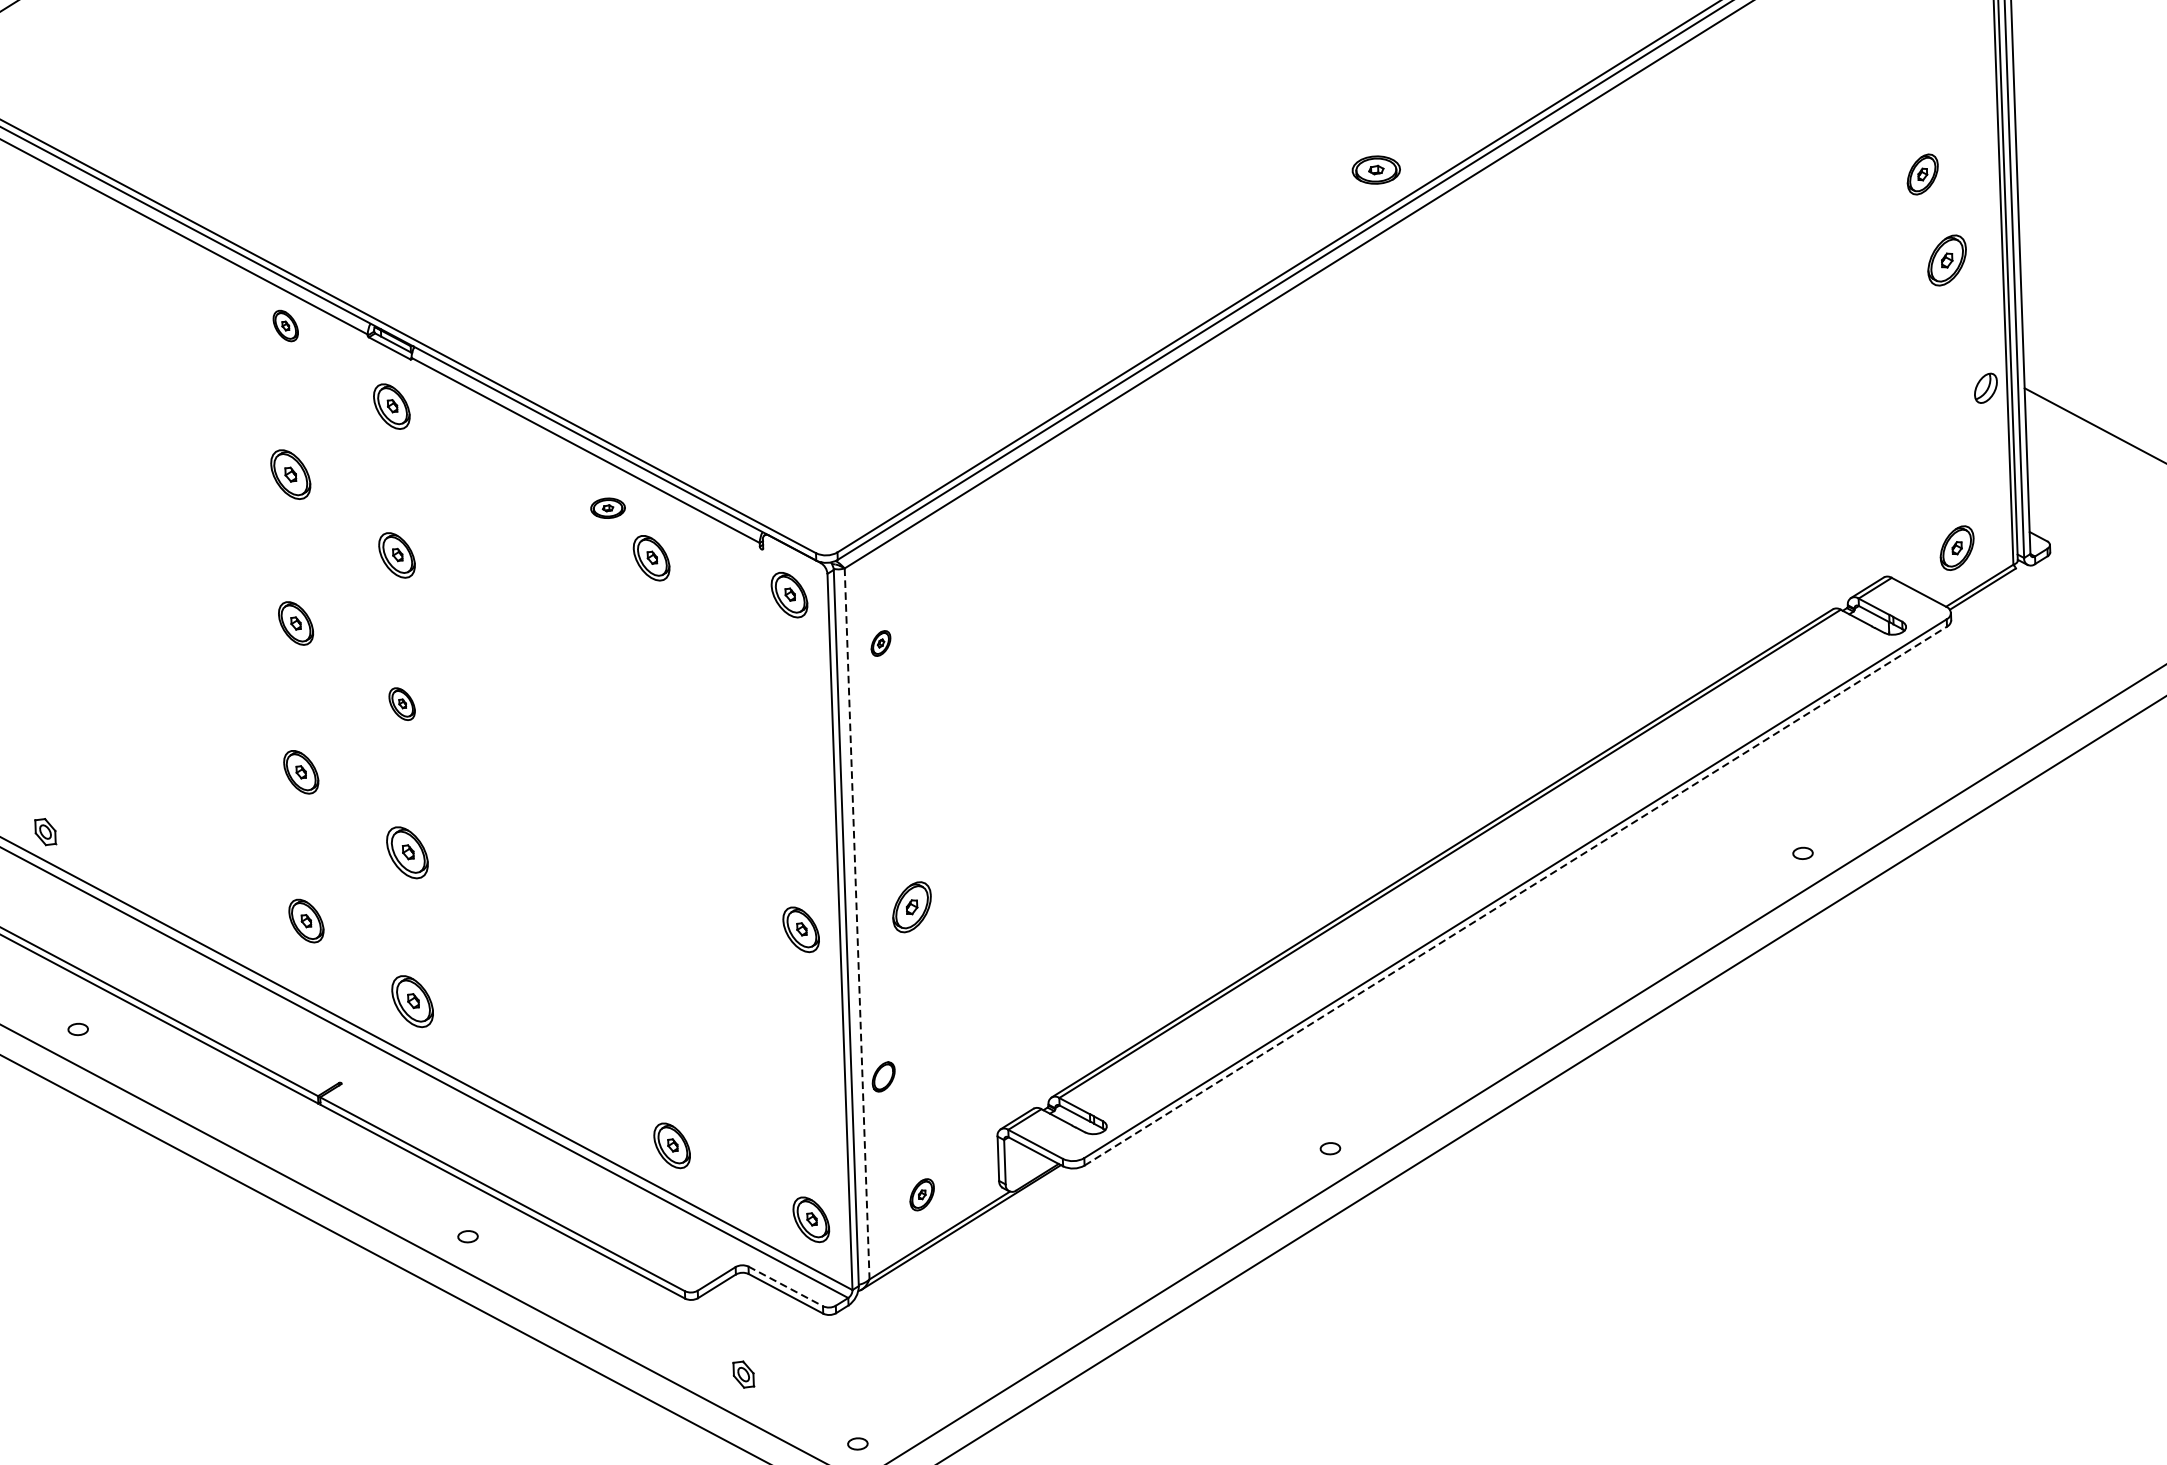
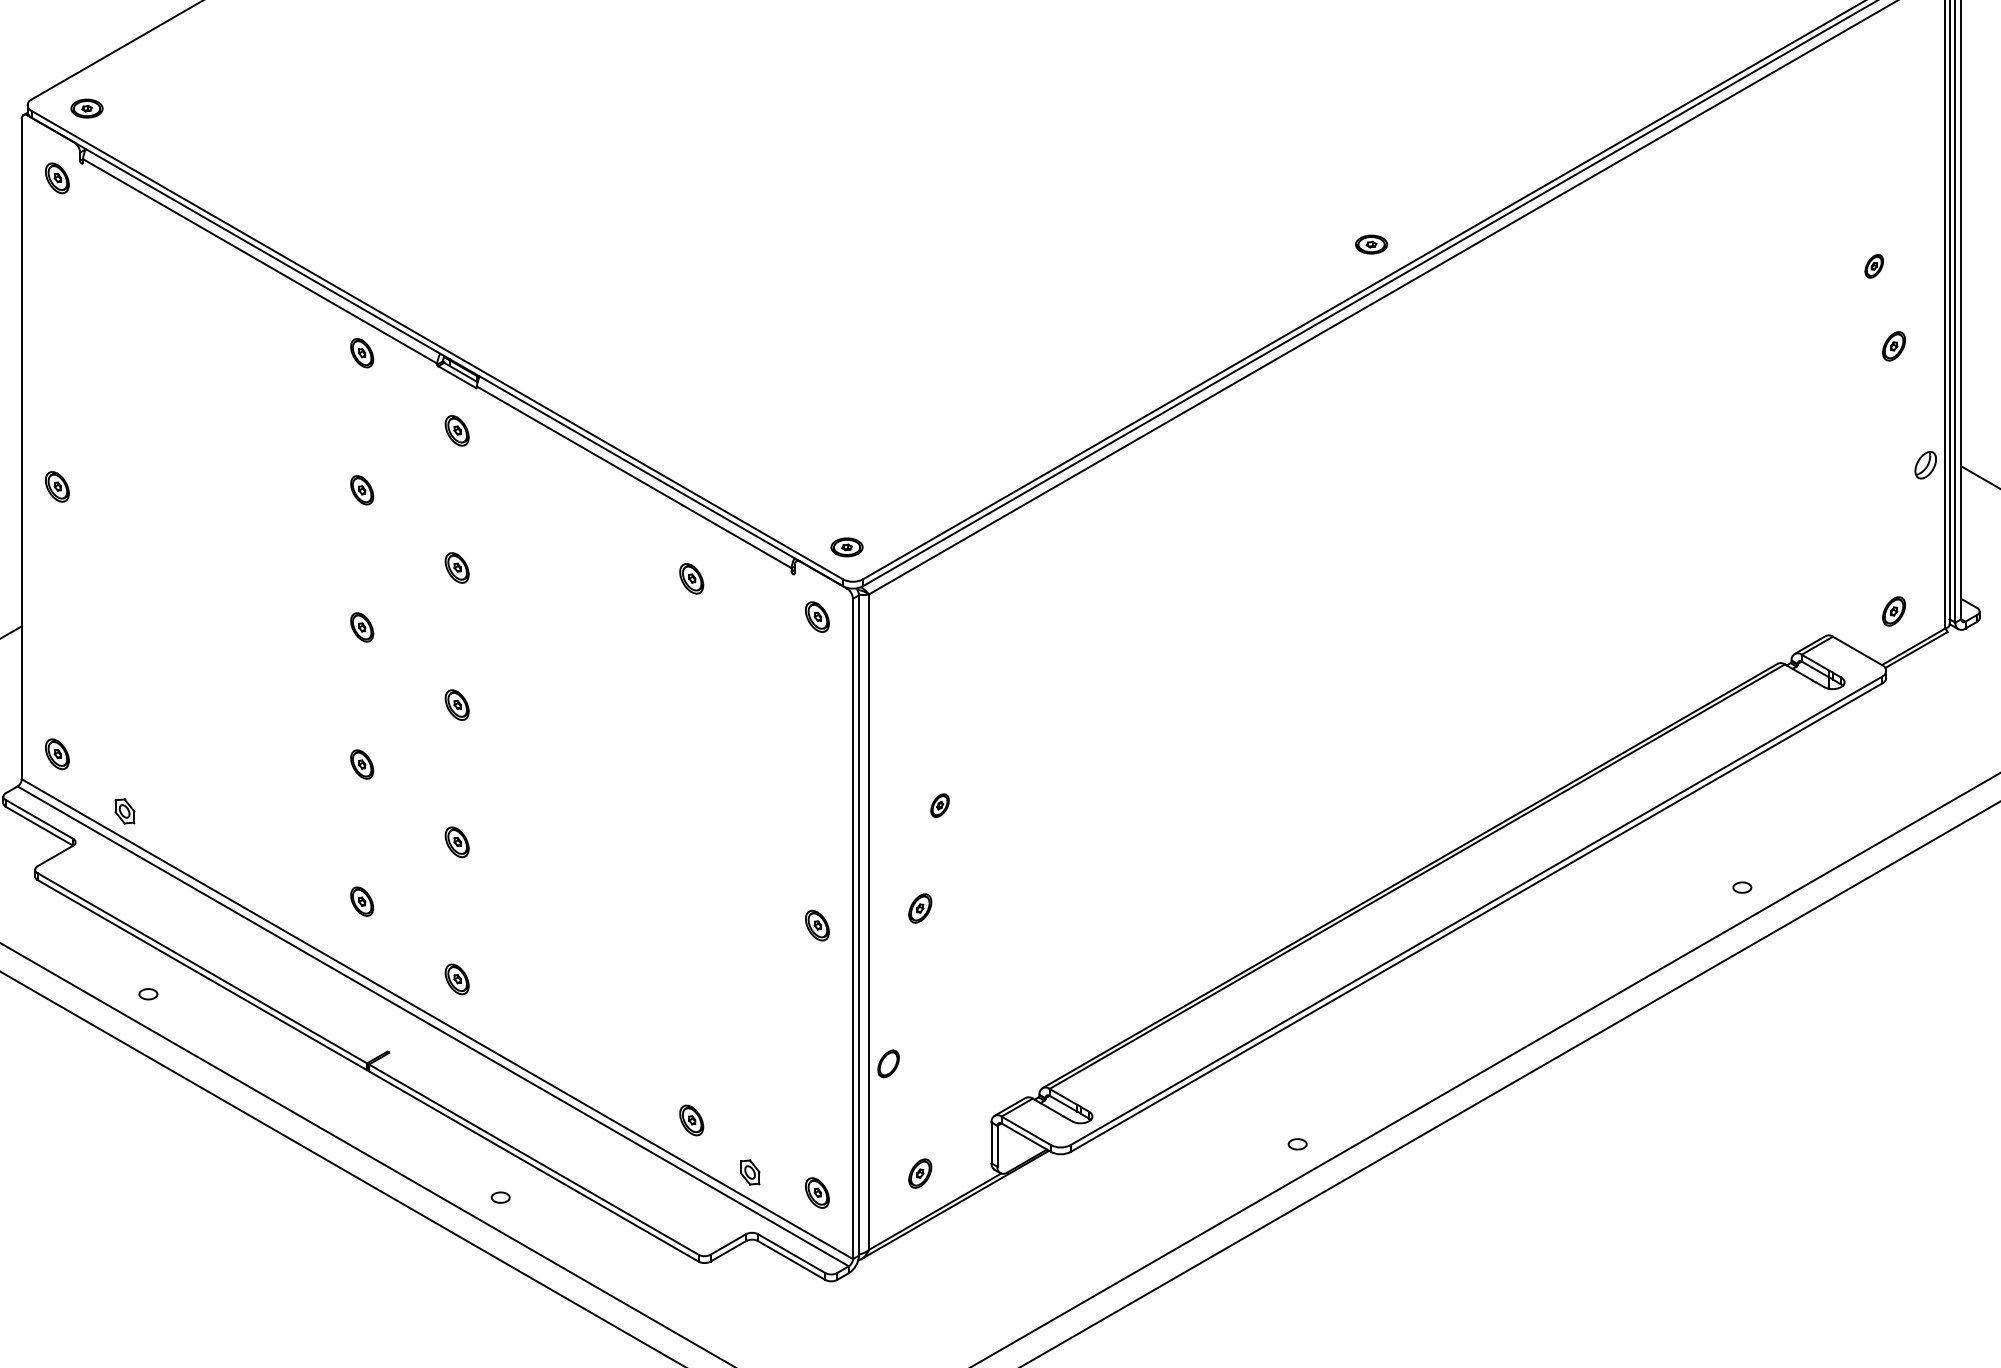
part: (1376, 169) -> (1371, 244), size x0.71
part: (1921, 174) -> (1873, 266), size x0.62
part: (1946, 260) -> (1893, 346), size x0.62
part: (391, 406) -> (456, 430), size x0.71
part: (291, 474) -> (362, 490), size x0.62
part: (607, 508) -> (846, 547), moved
part: (1956, 548) -> (1893, 611), size x0.71
part: (396, 554) -> (456, 567), size x0.71
part: (651, 557) -> (691, 578), size x0.71
part: (789, 594) -> (817, 616), size x0.71
part: (296, 623) -> (362, 627), size x0.71
part: (880, 643) -> (939, 805), moved
part: (301, 772) -> (362, 764), size x0.71
part: (406, 853) -> (456, 842), size x0.62
line: (1515, 895) -> (1476, 917), dashed -> solid
part: (912, 907) -> (920, 908), size x0.62
part: (306, 920) -> (362, 901), size x0.71
line: (857, 924) -> (869, 922), dashed -> solid
part: (801, 929) -> (817, 925), size x0.71
part: (411, 1001) -> (456, 979), size x0.62
part: (672, 1145) -> (691, 1120), size x0.71
part: (811, 1219) -> (817, 1192), size x0.71
line: (785, 1286) -> (791, 1253), dashed -> solid
part: (744, 1374) -> (750, 1172), moved

